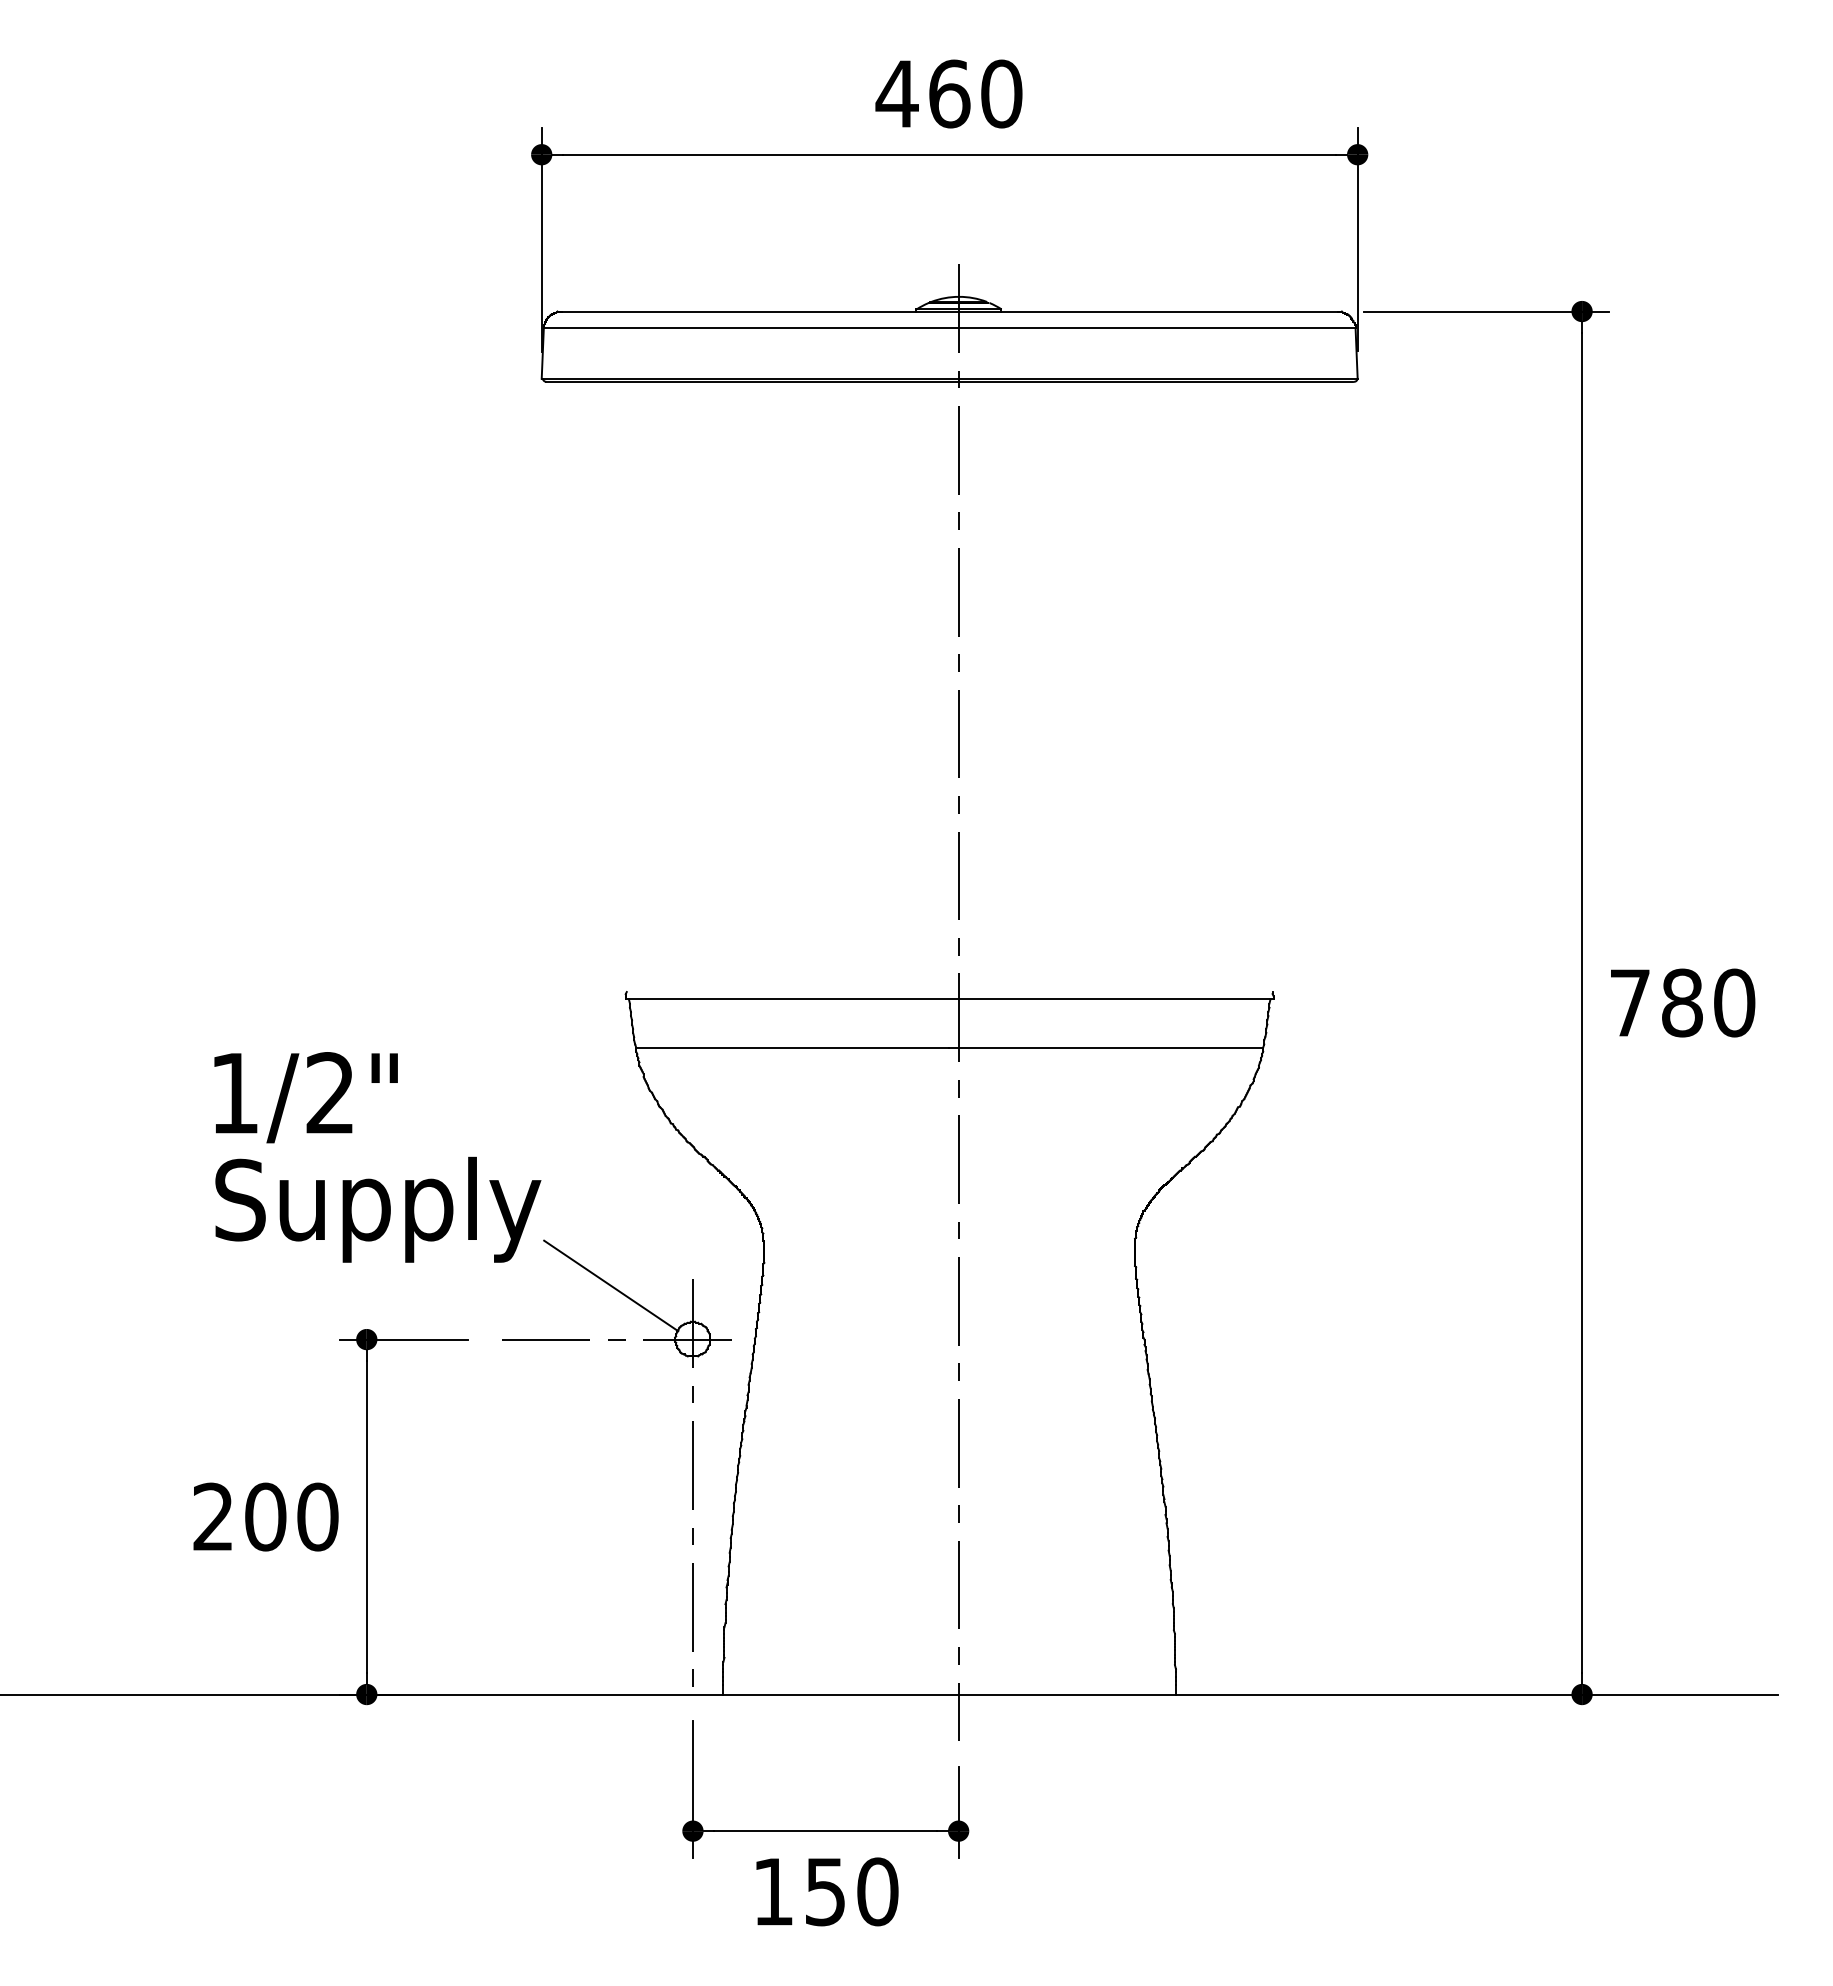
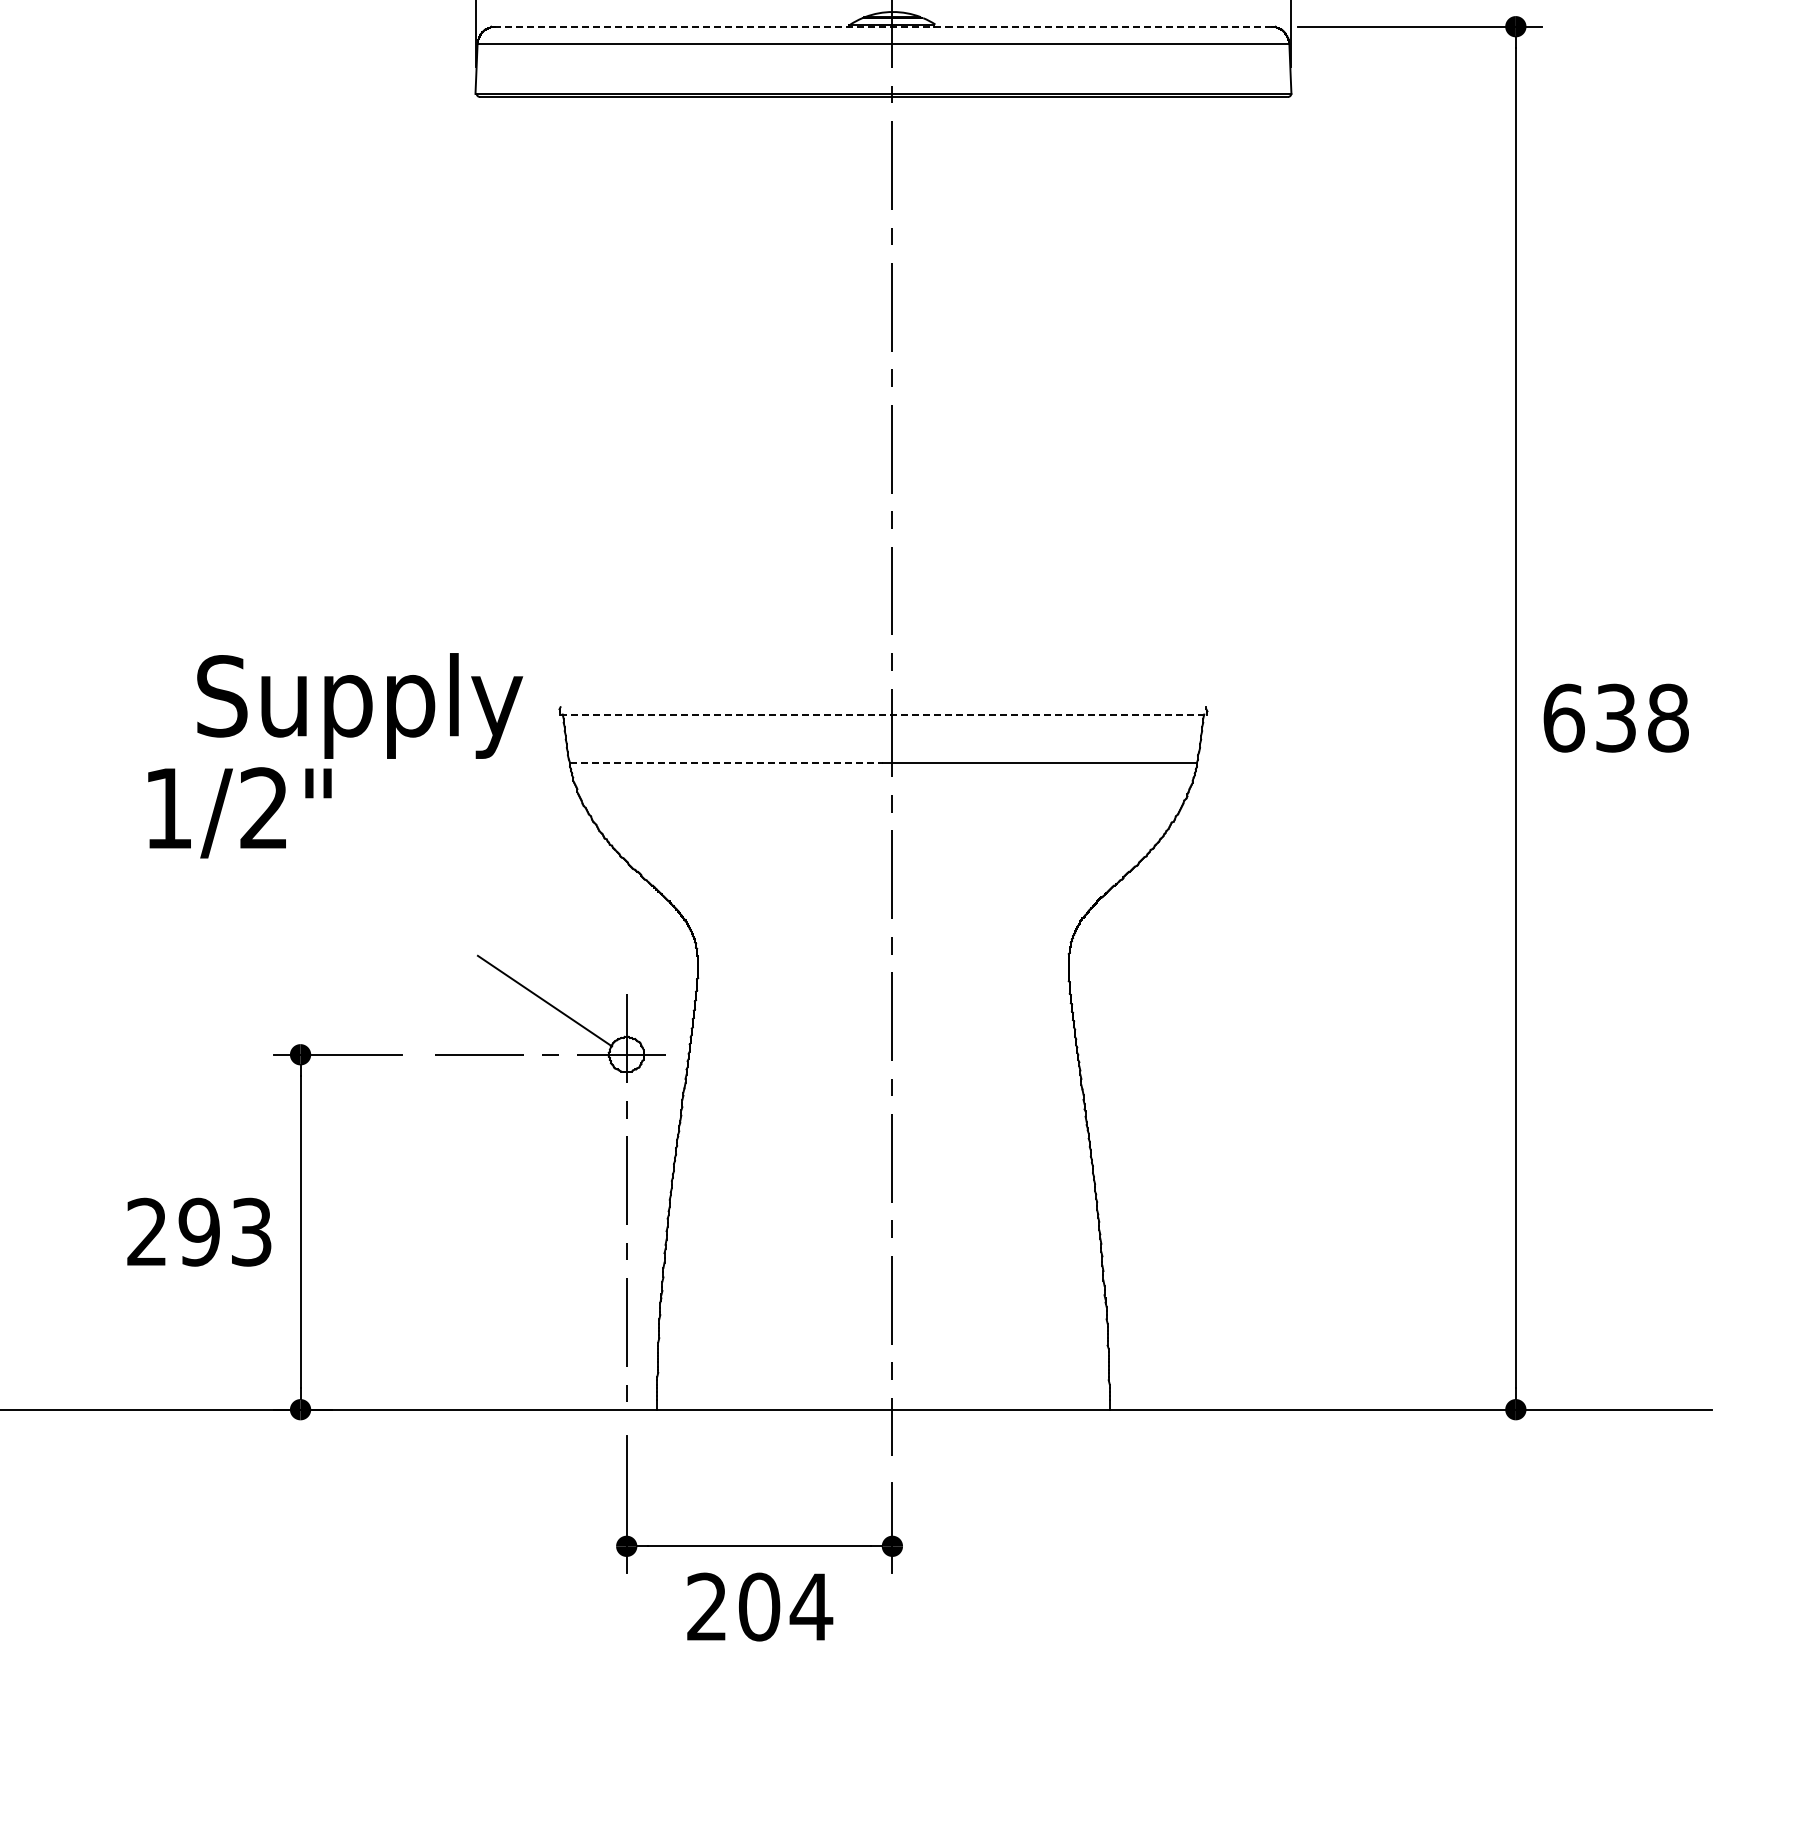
line: (949, 311) -> (883, 26), solid -> dashed
line: (949, 999) -> (883, 714), solid -> dashed
text: (1682, 1002) -> (1616, 717), 780 -> 638
line: (793, 1047) -> (727, 762), solid -> dashed
text: (378, 1209) -> (360, 705), moved
text: (291, 1516) -> (225, 1231), 200 -> 293
text: (826, 1891) -> (760, 1606), 150 -> 204

